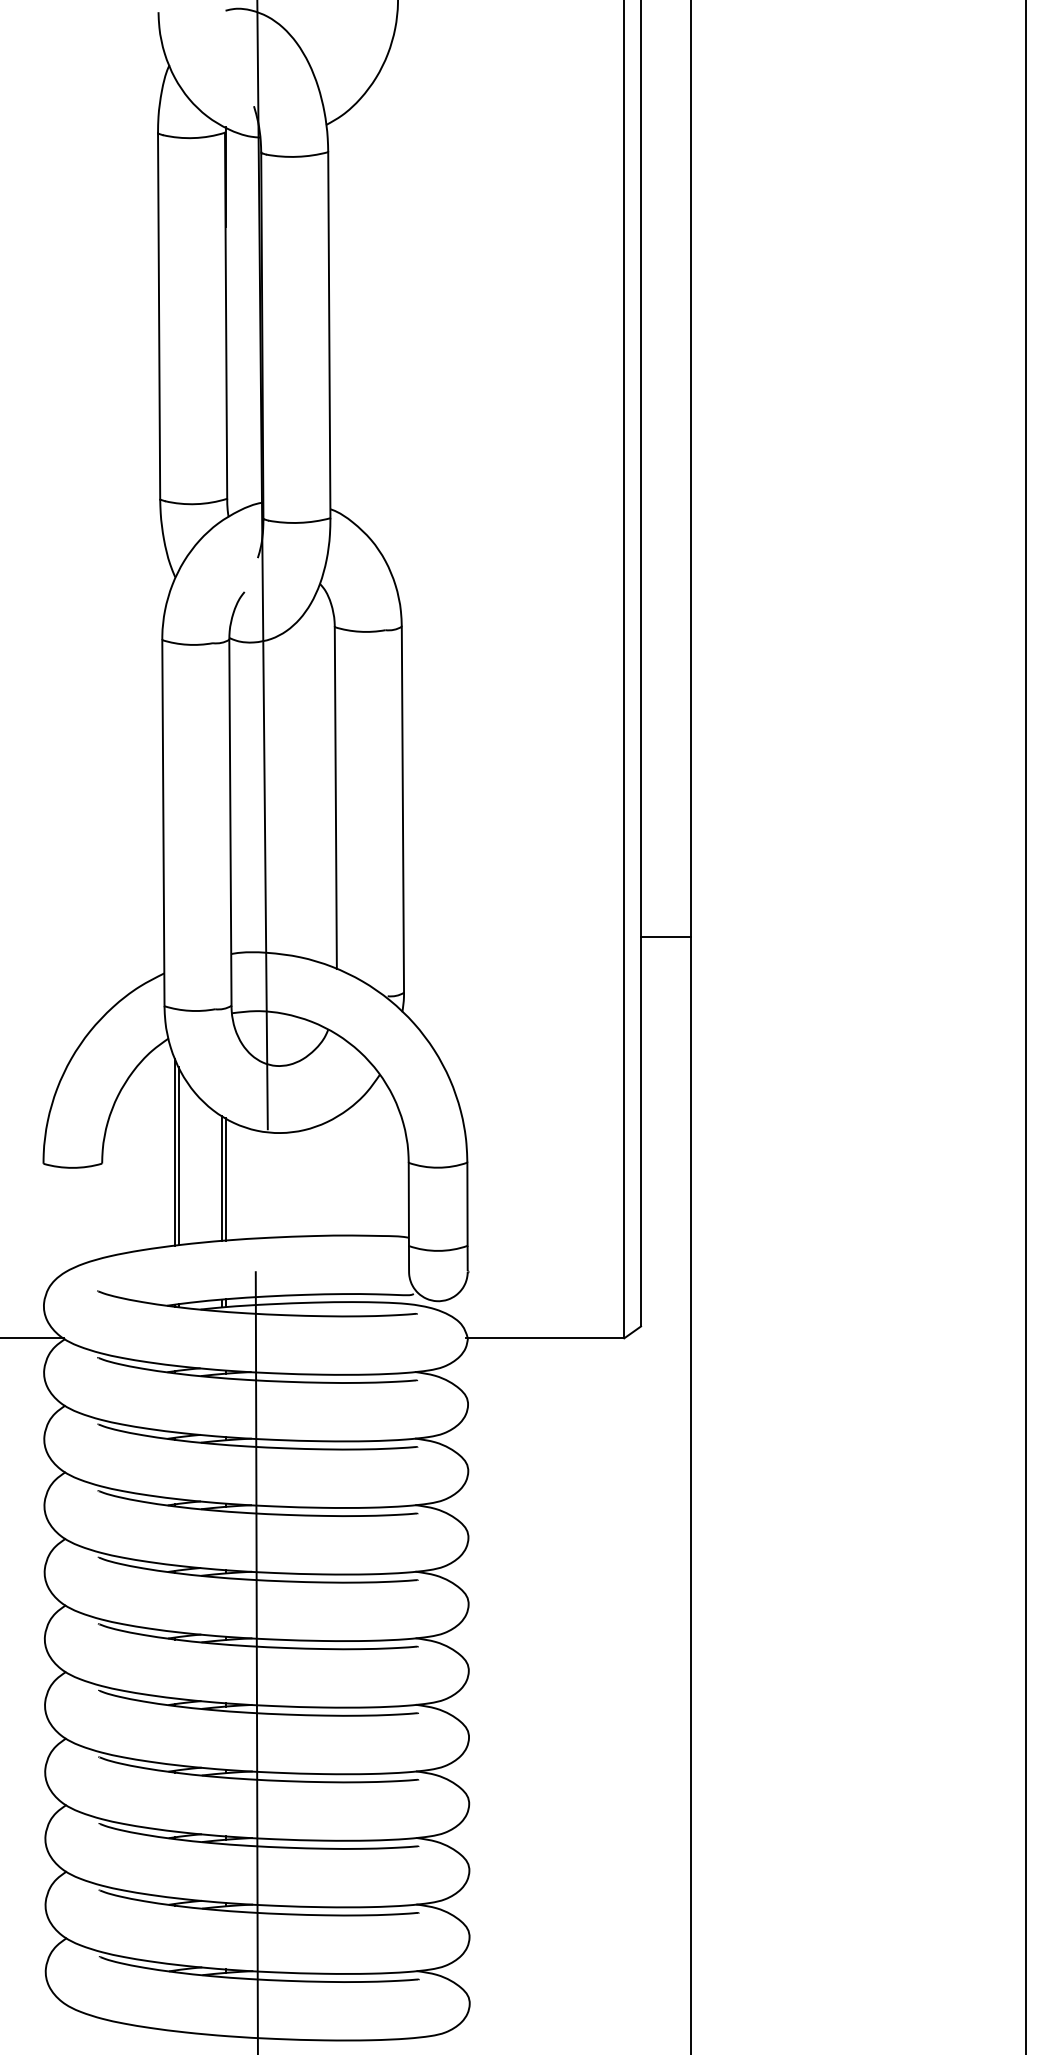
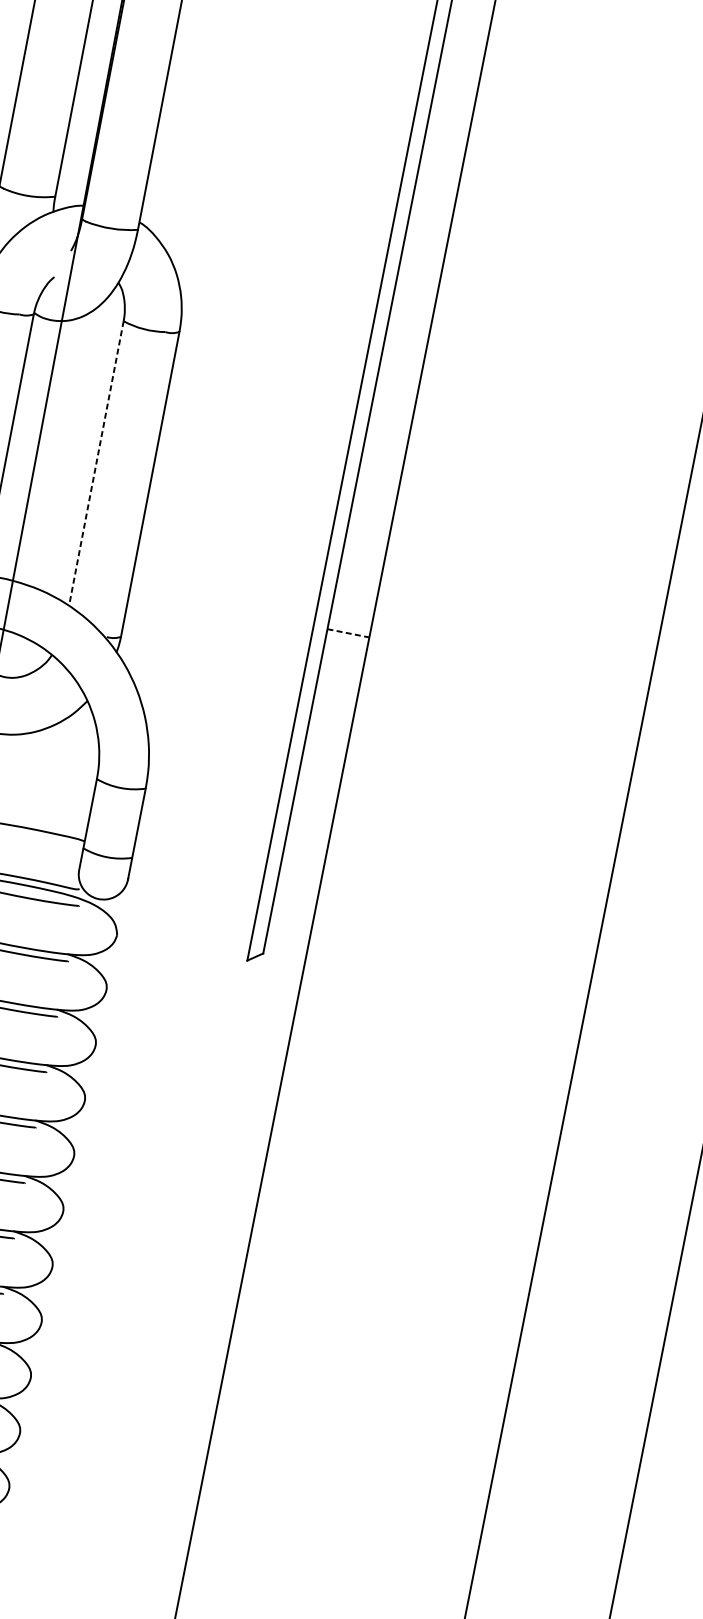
line: (335, 798) -> (96, 463), solid -> dashed
line: (666, 936) -> (348, 633), solid -> dashed
line: (545, 1338) -> (181, 947), removed

